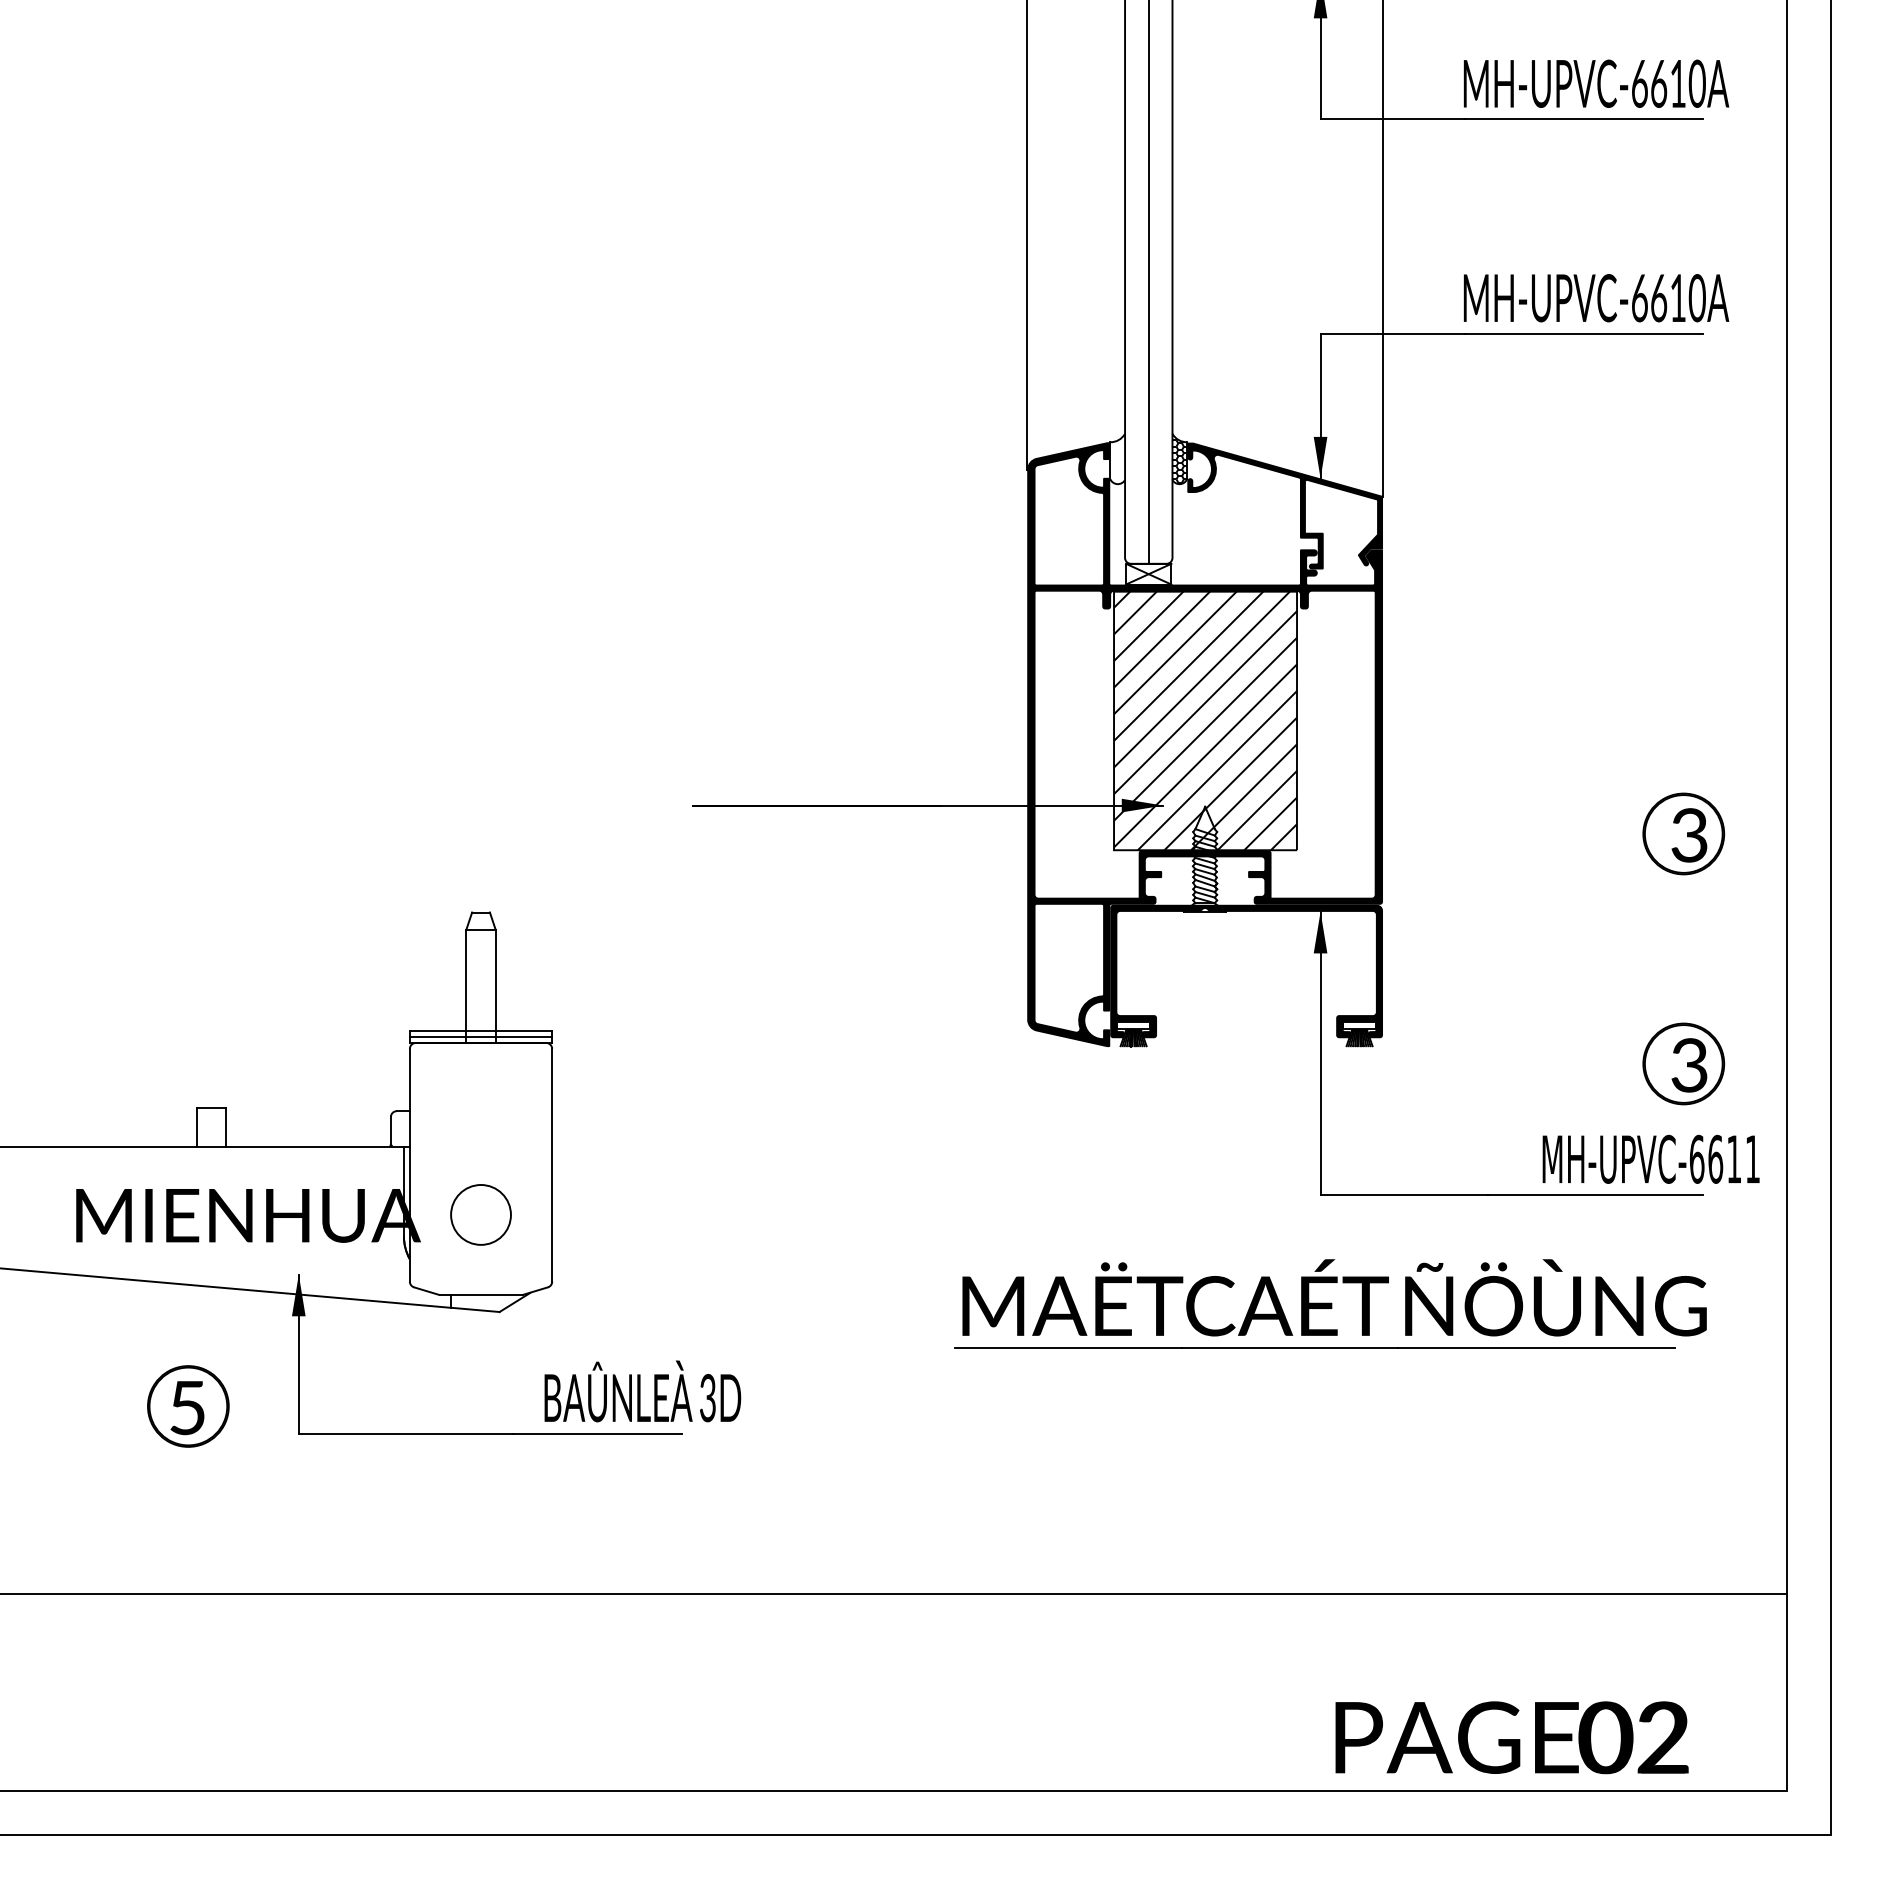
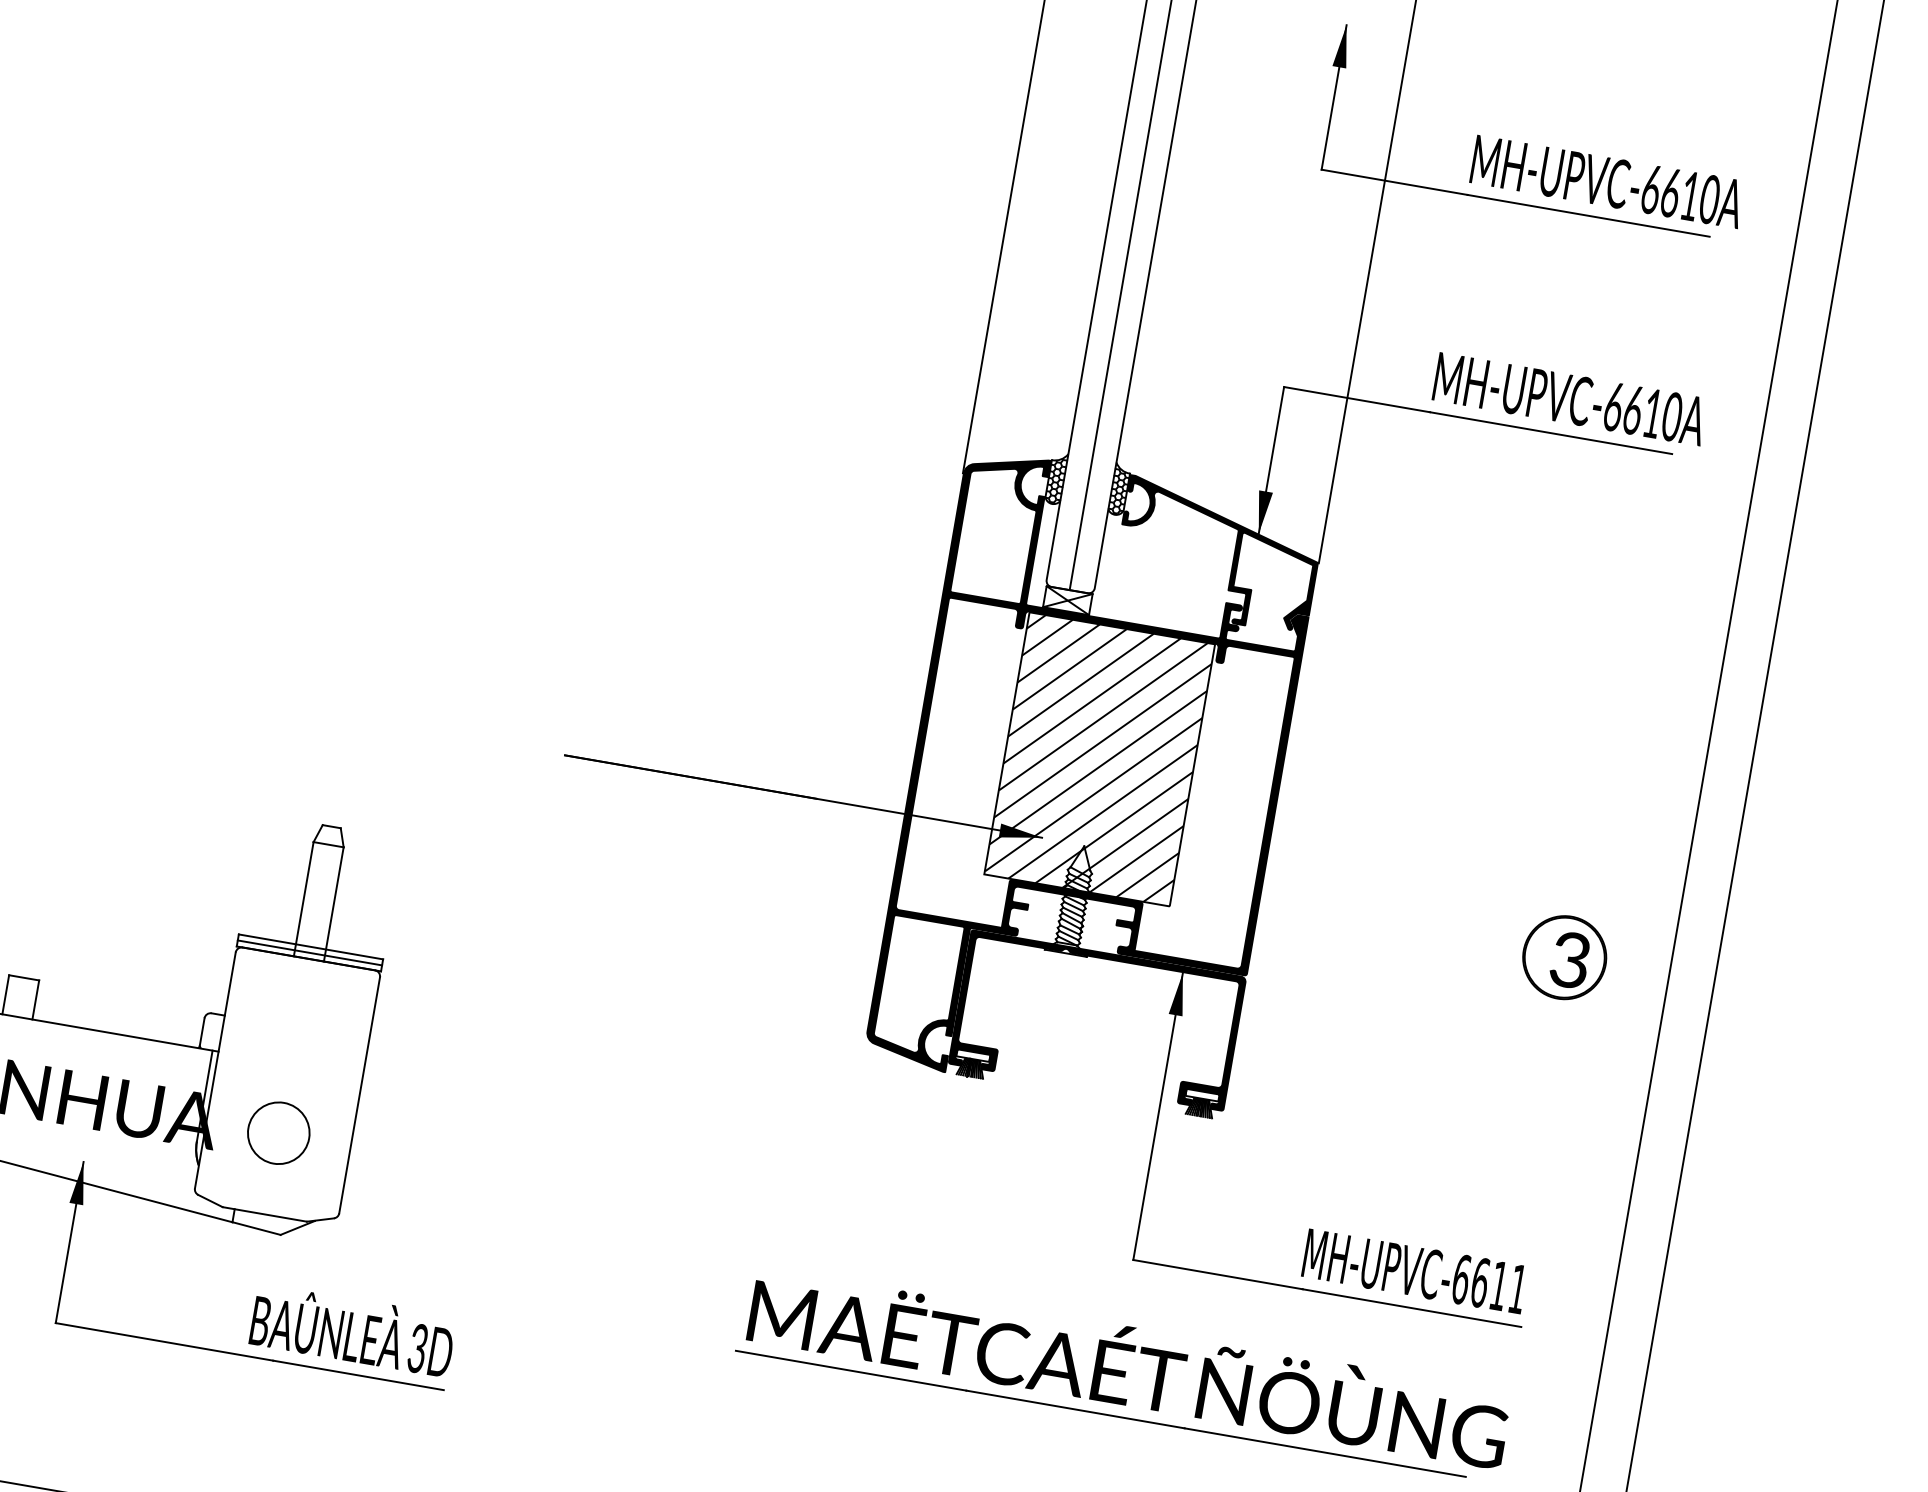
hatch: (1117, 458) -> (1056, 477), added
part: (1683, 1063) -> (1524, 1190), removed
text: (1650, 1158) -> (1414, 1270), moved
text: (642, 1391) -> (352, 1330), moved

